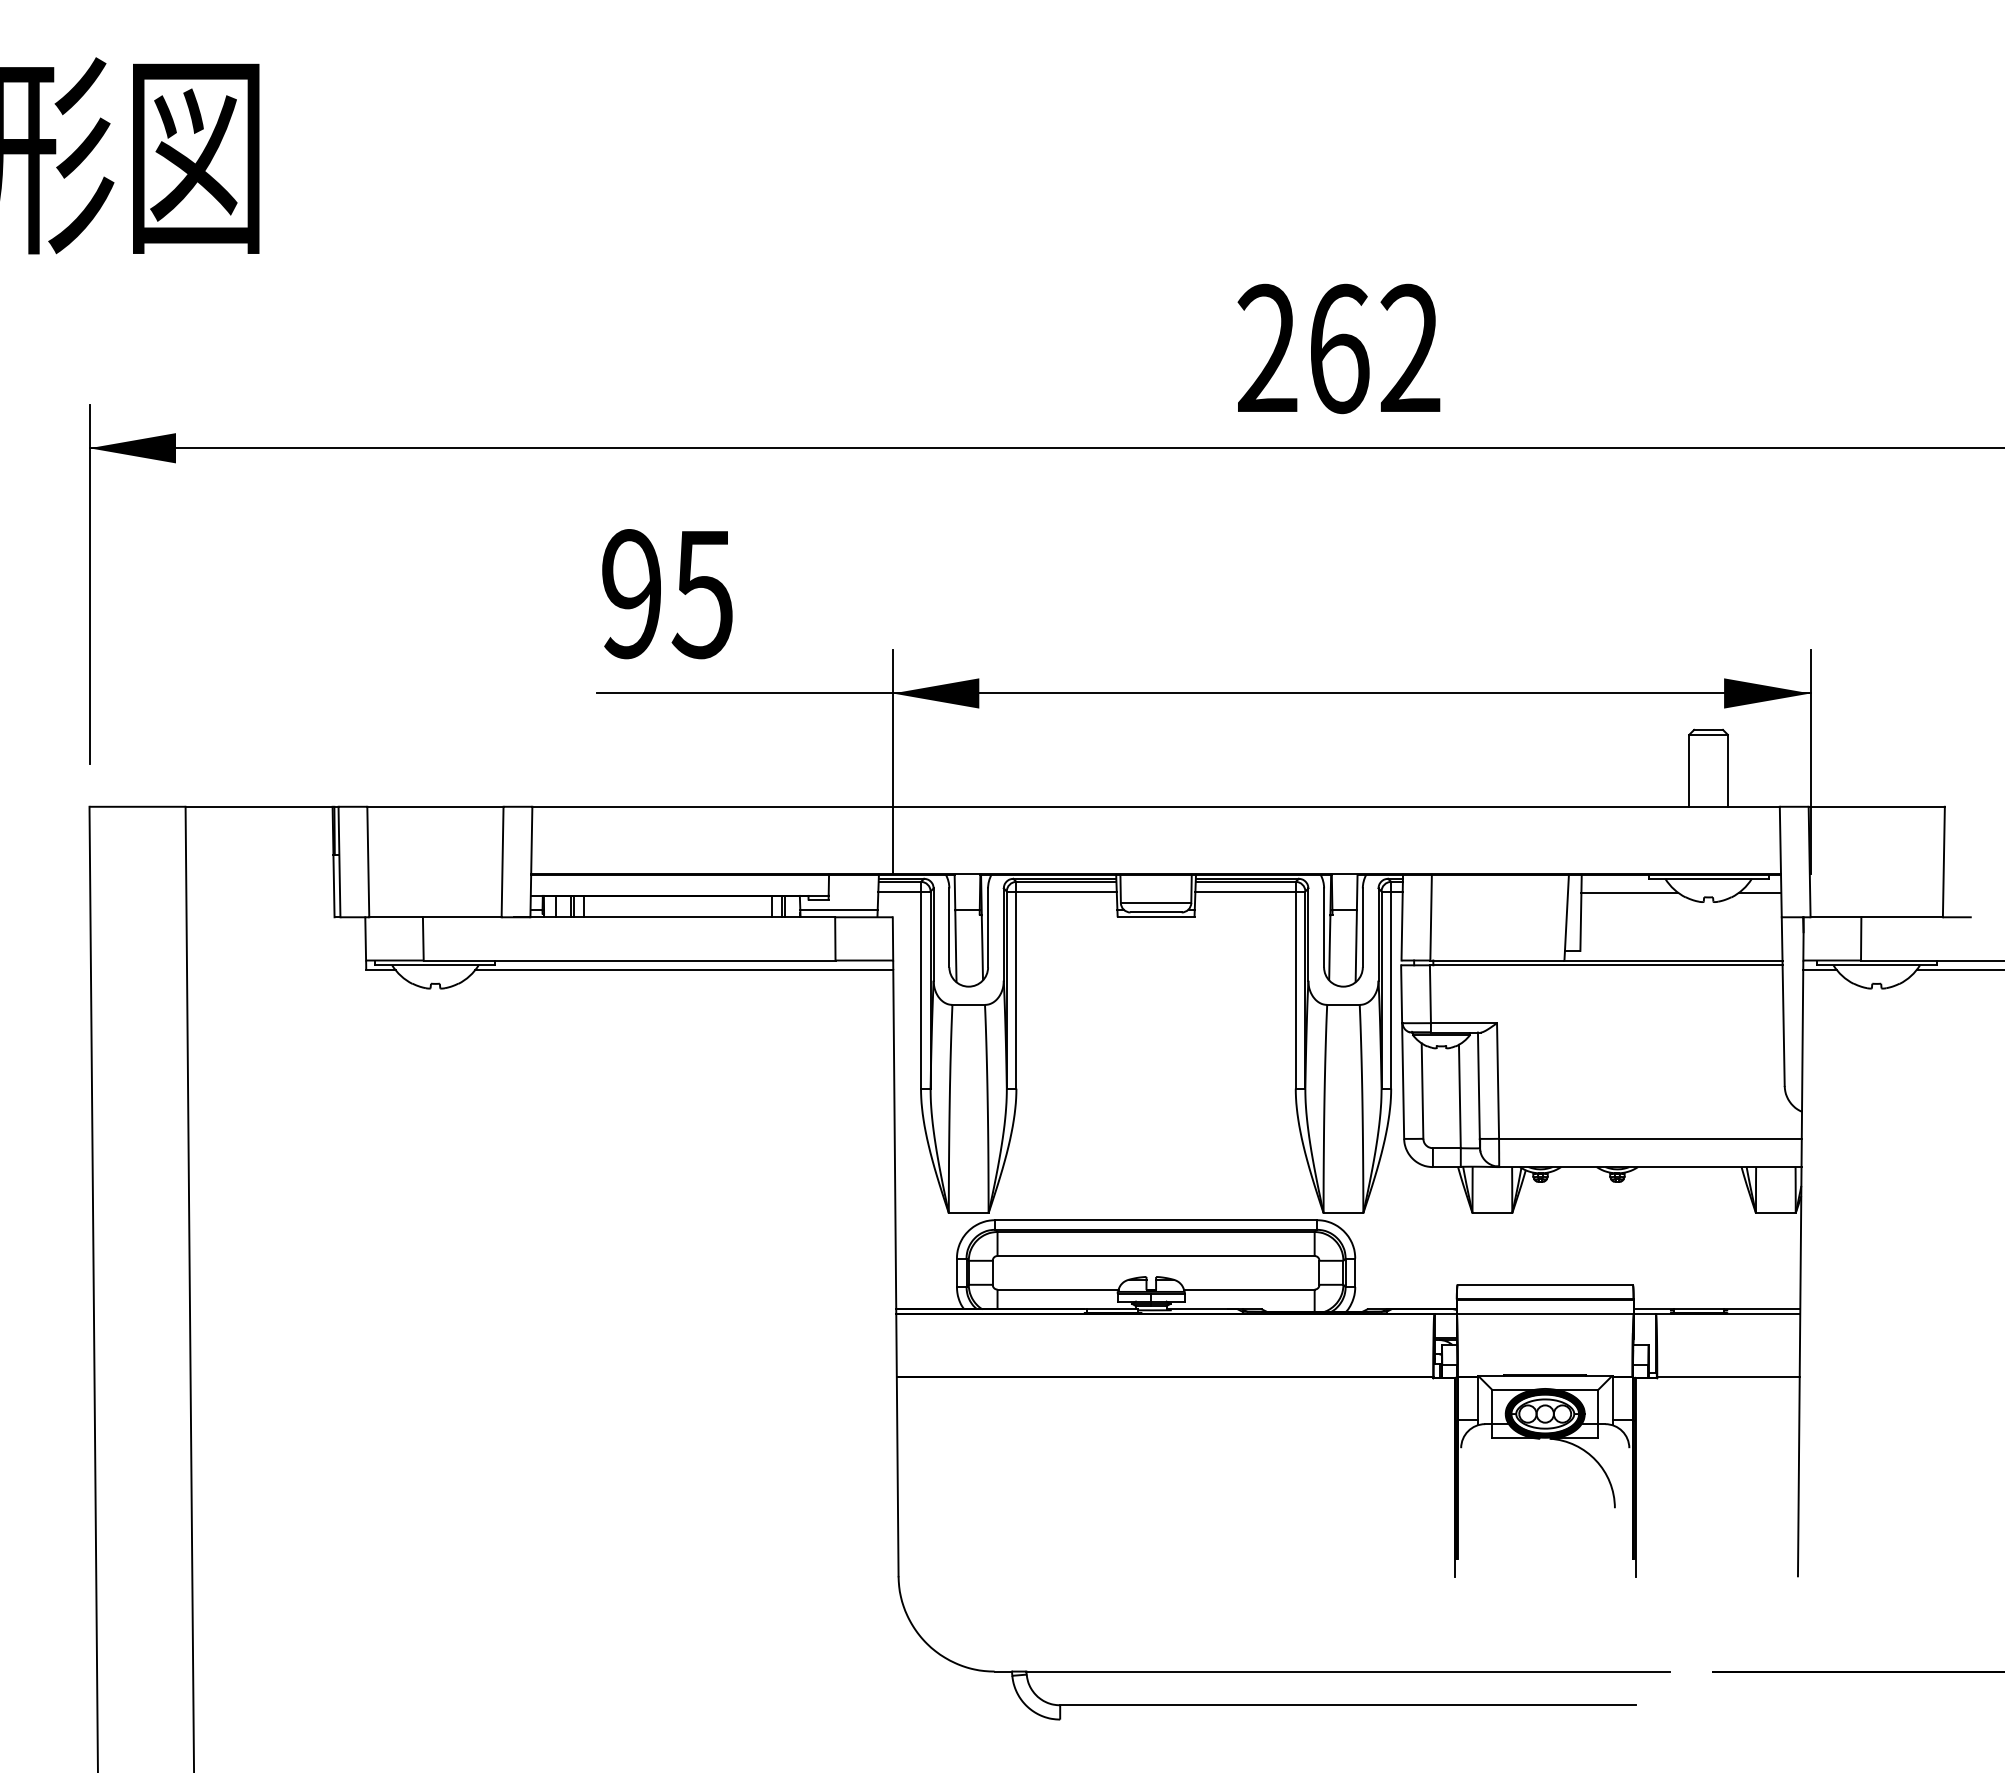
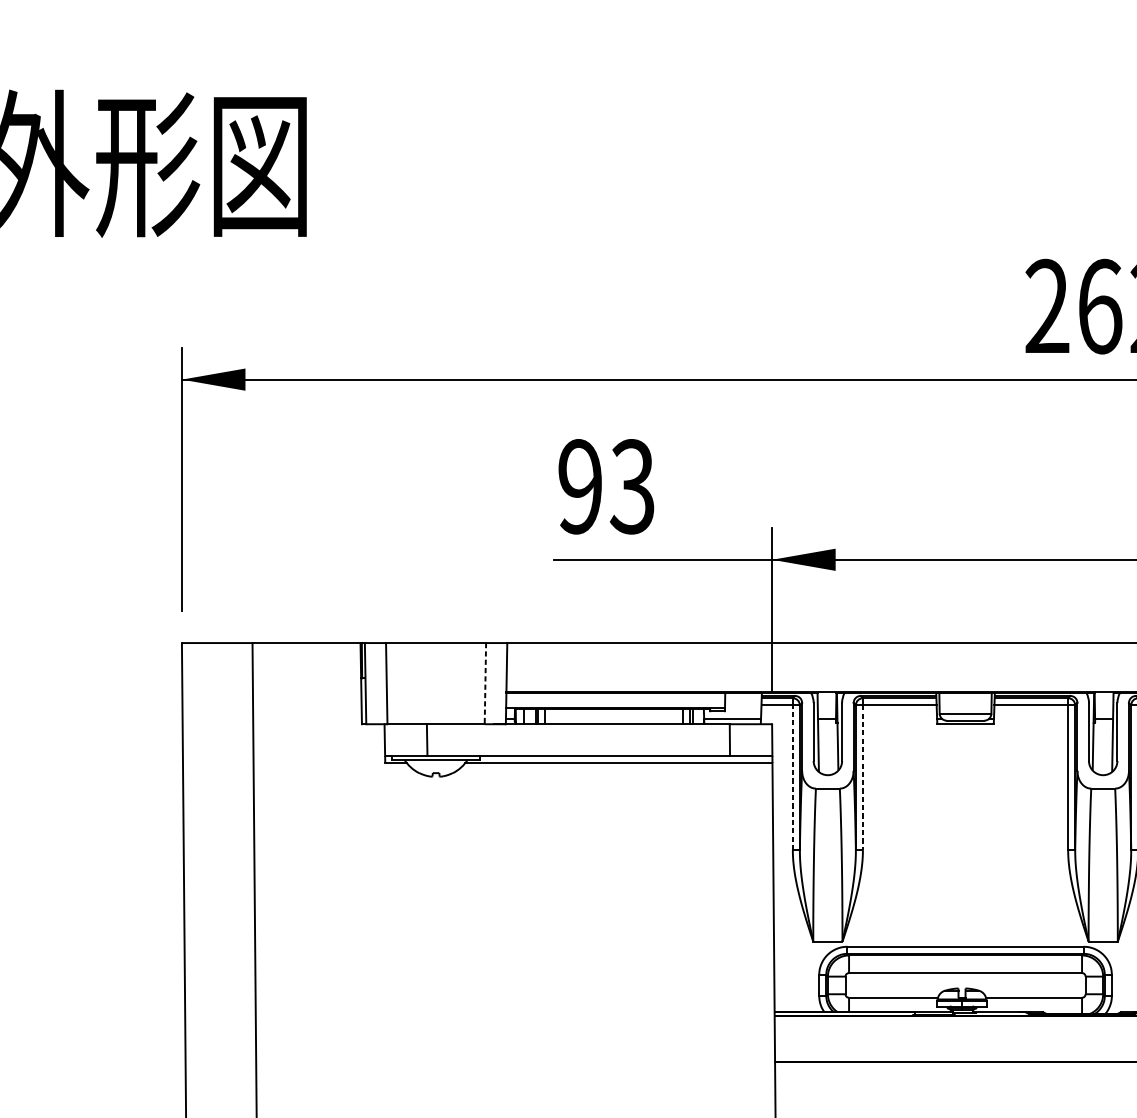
text: (701, 593) -> (631, 486), 95 -> 93
line: (502, 862) -> (485, 683), solid -> dashed
line: (921, 990) -> (793, 778), solid -> dashed
line: (1016, 990) -> (862, 778), solid -> dashed

